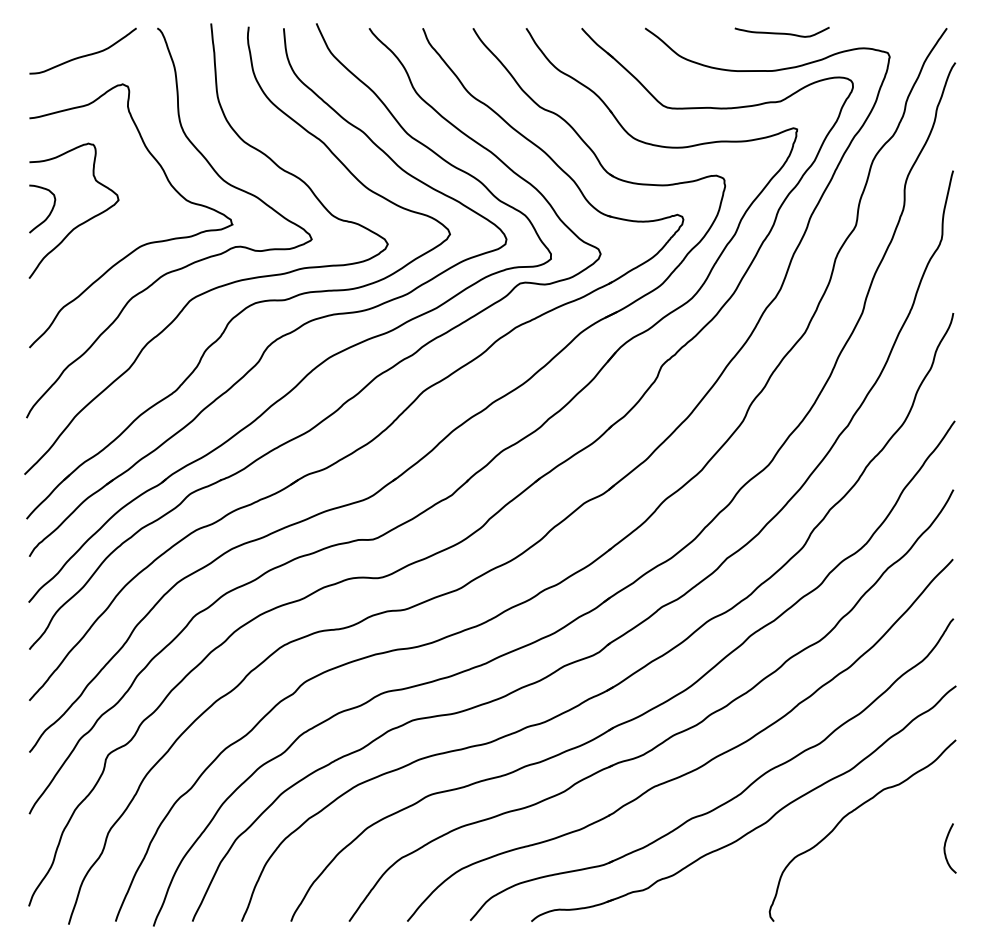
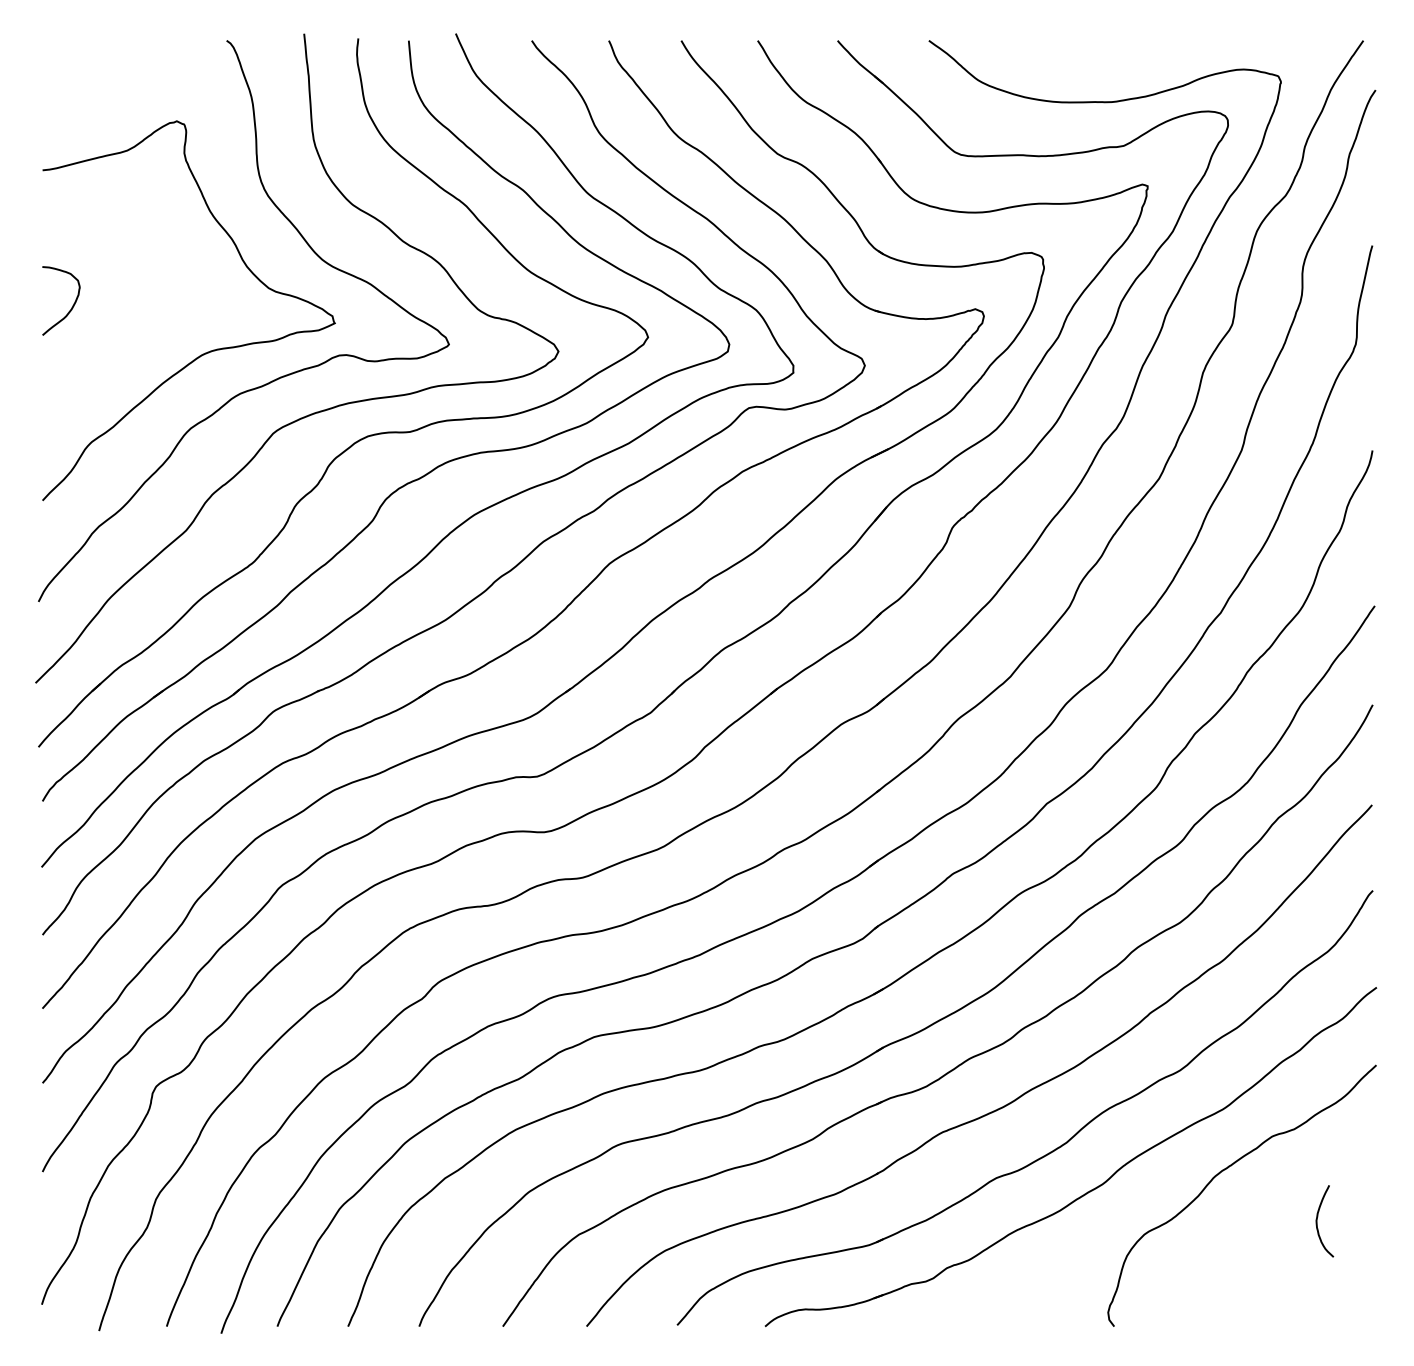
curve: (781, 32) -> (1125, 46), removed
curve: (82, 55) -> (118, 79), removed
curve: (80, 223) -> (116, 321), removed
curve: (945, 848) -> (1318, 1221), moved

